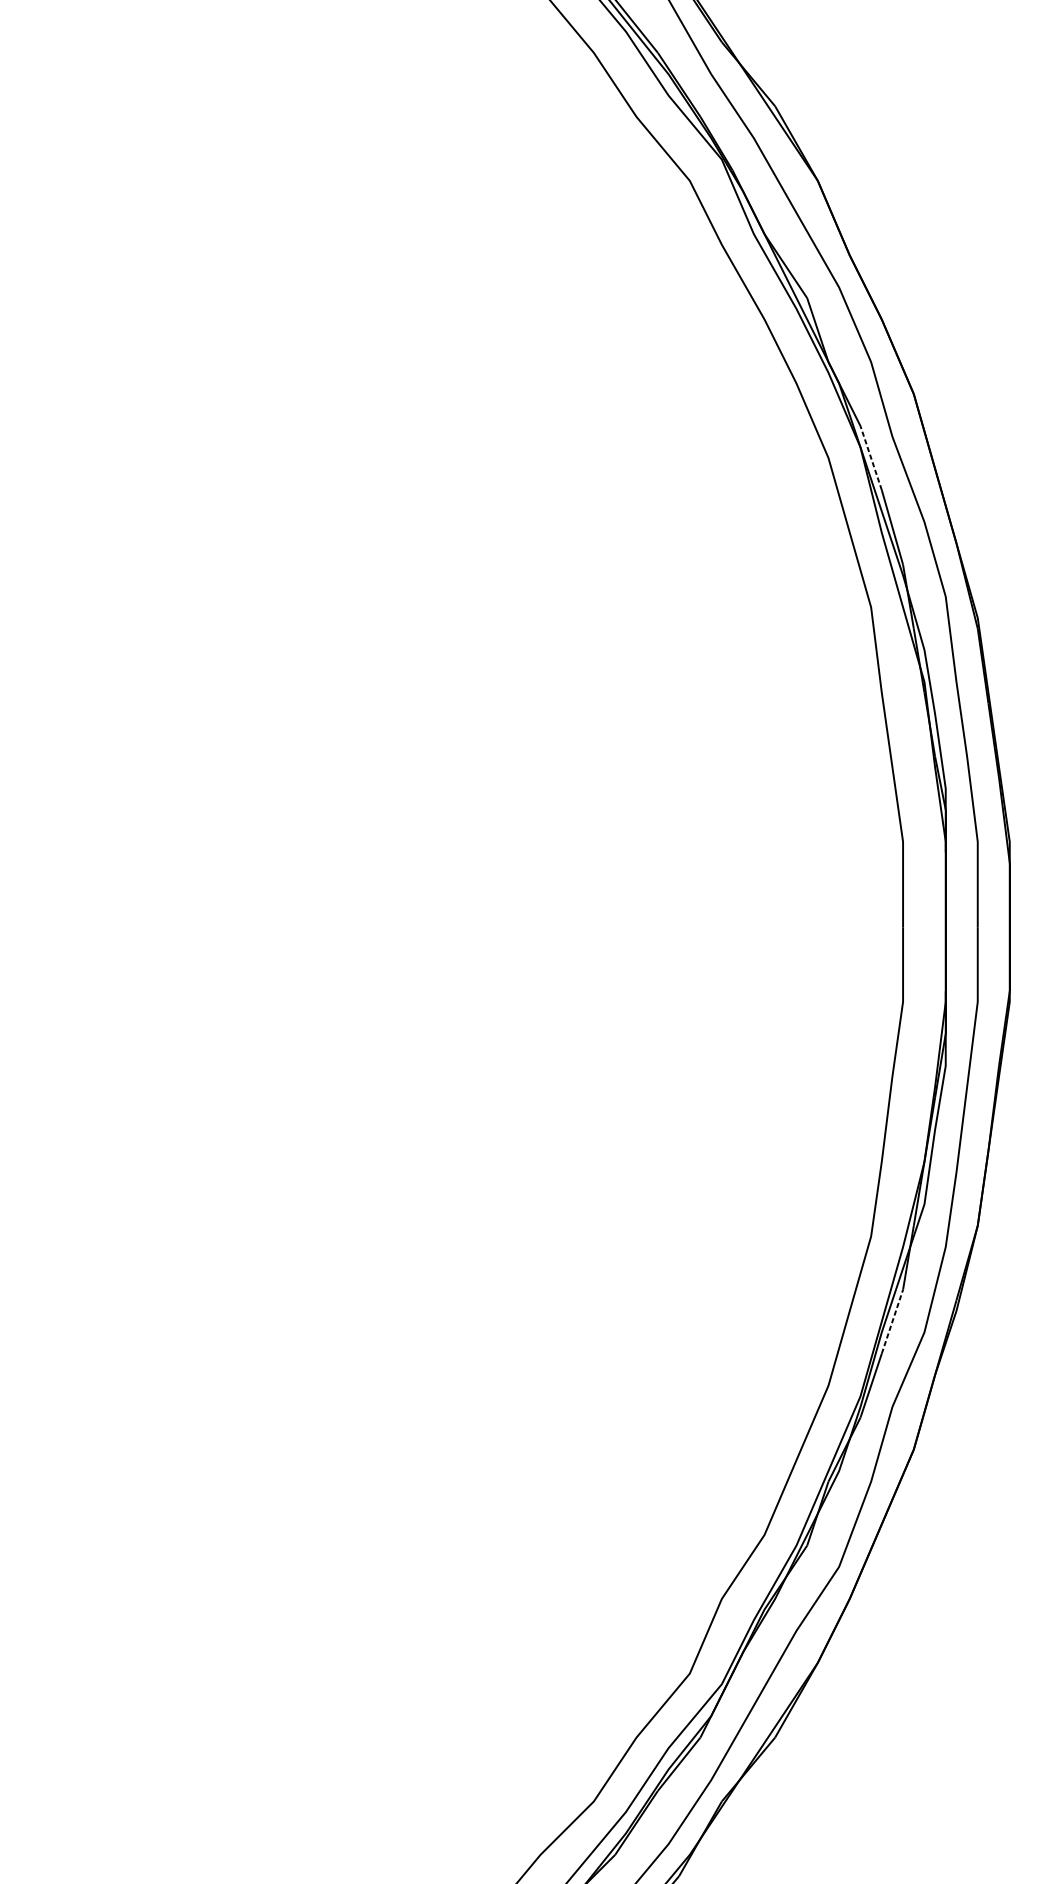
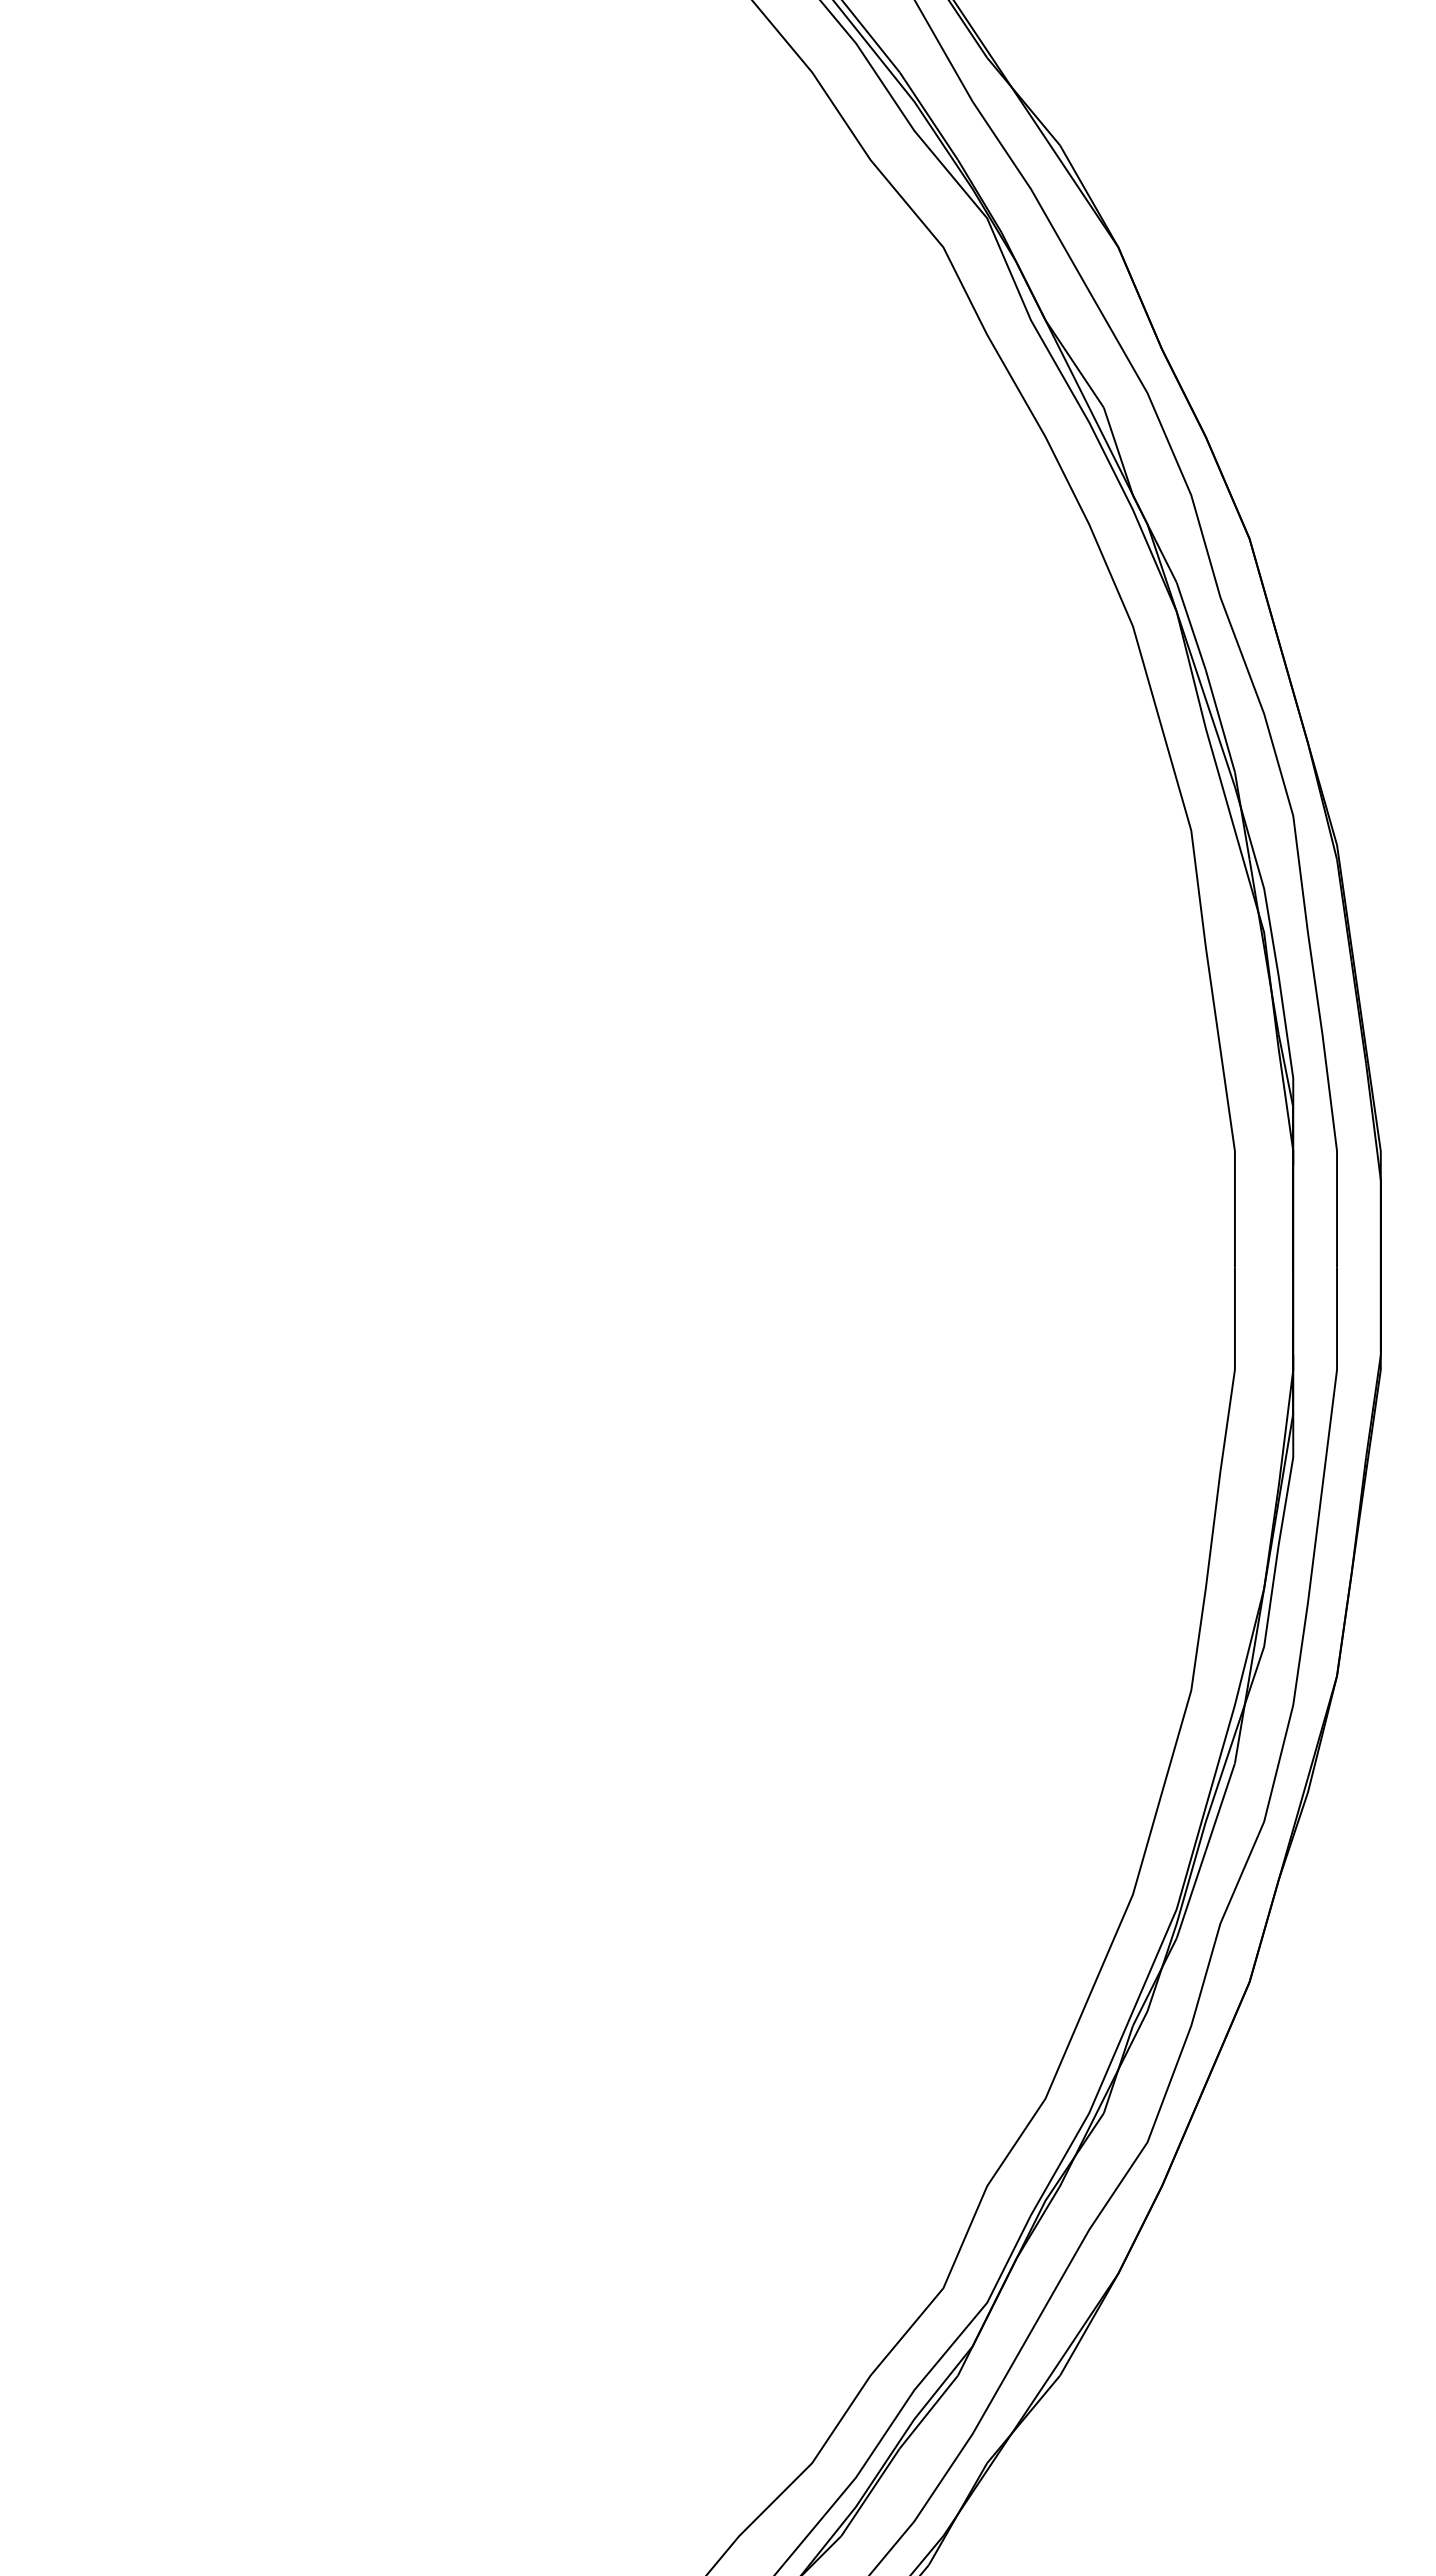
line: (871, 457) -> (1191, 625), dashed -> solid
line: (892, 1321) -> (1220, 1806), dashed -> solid

